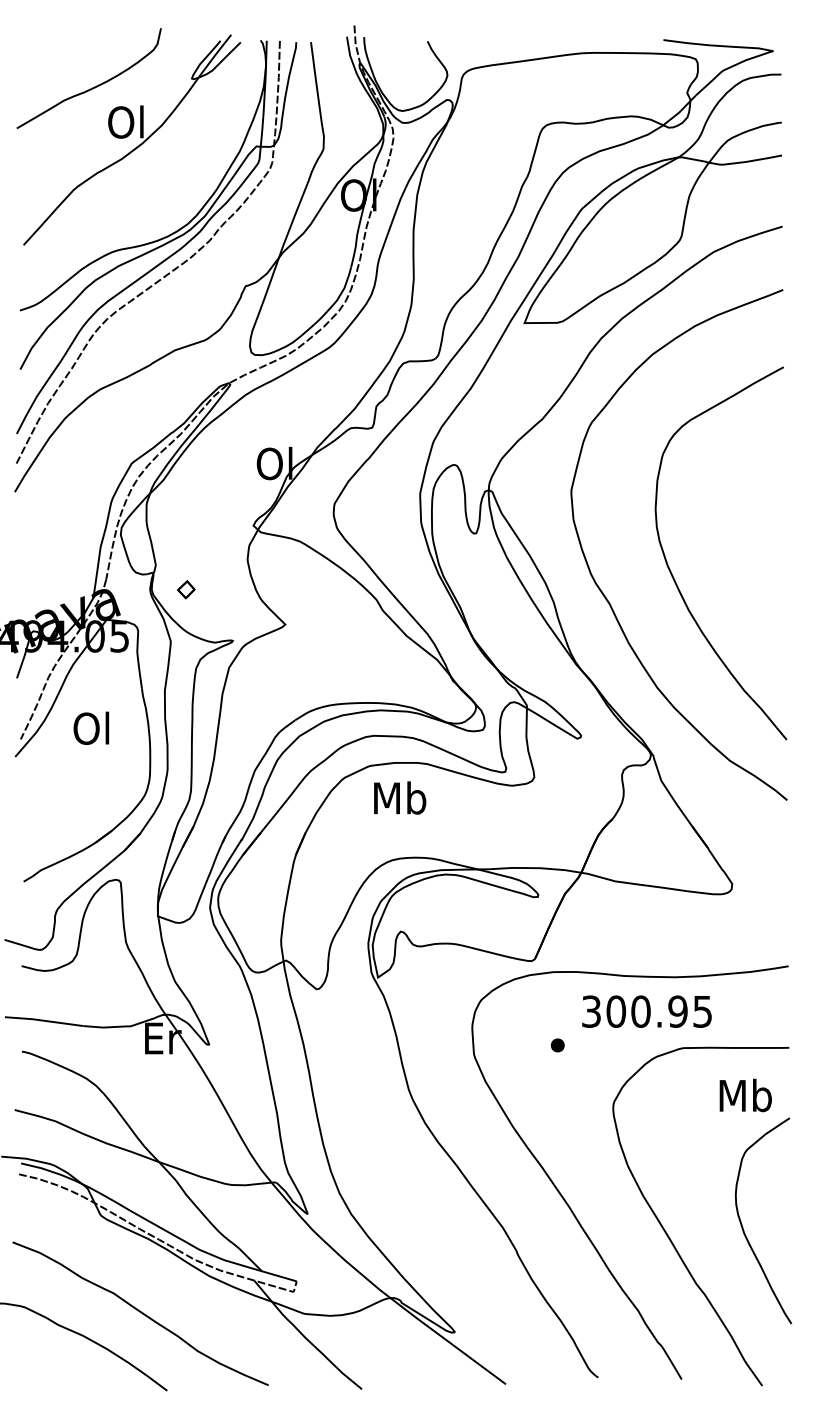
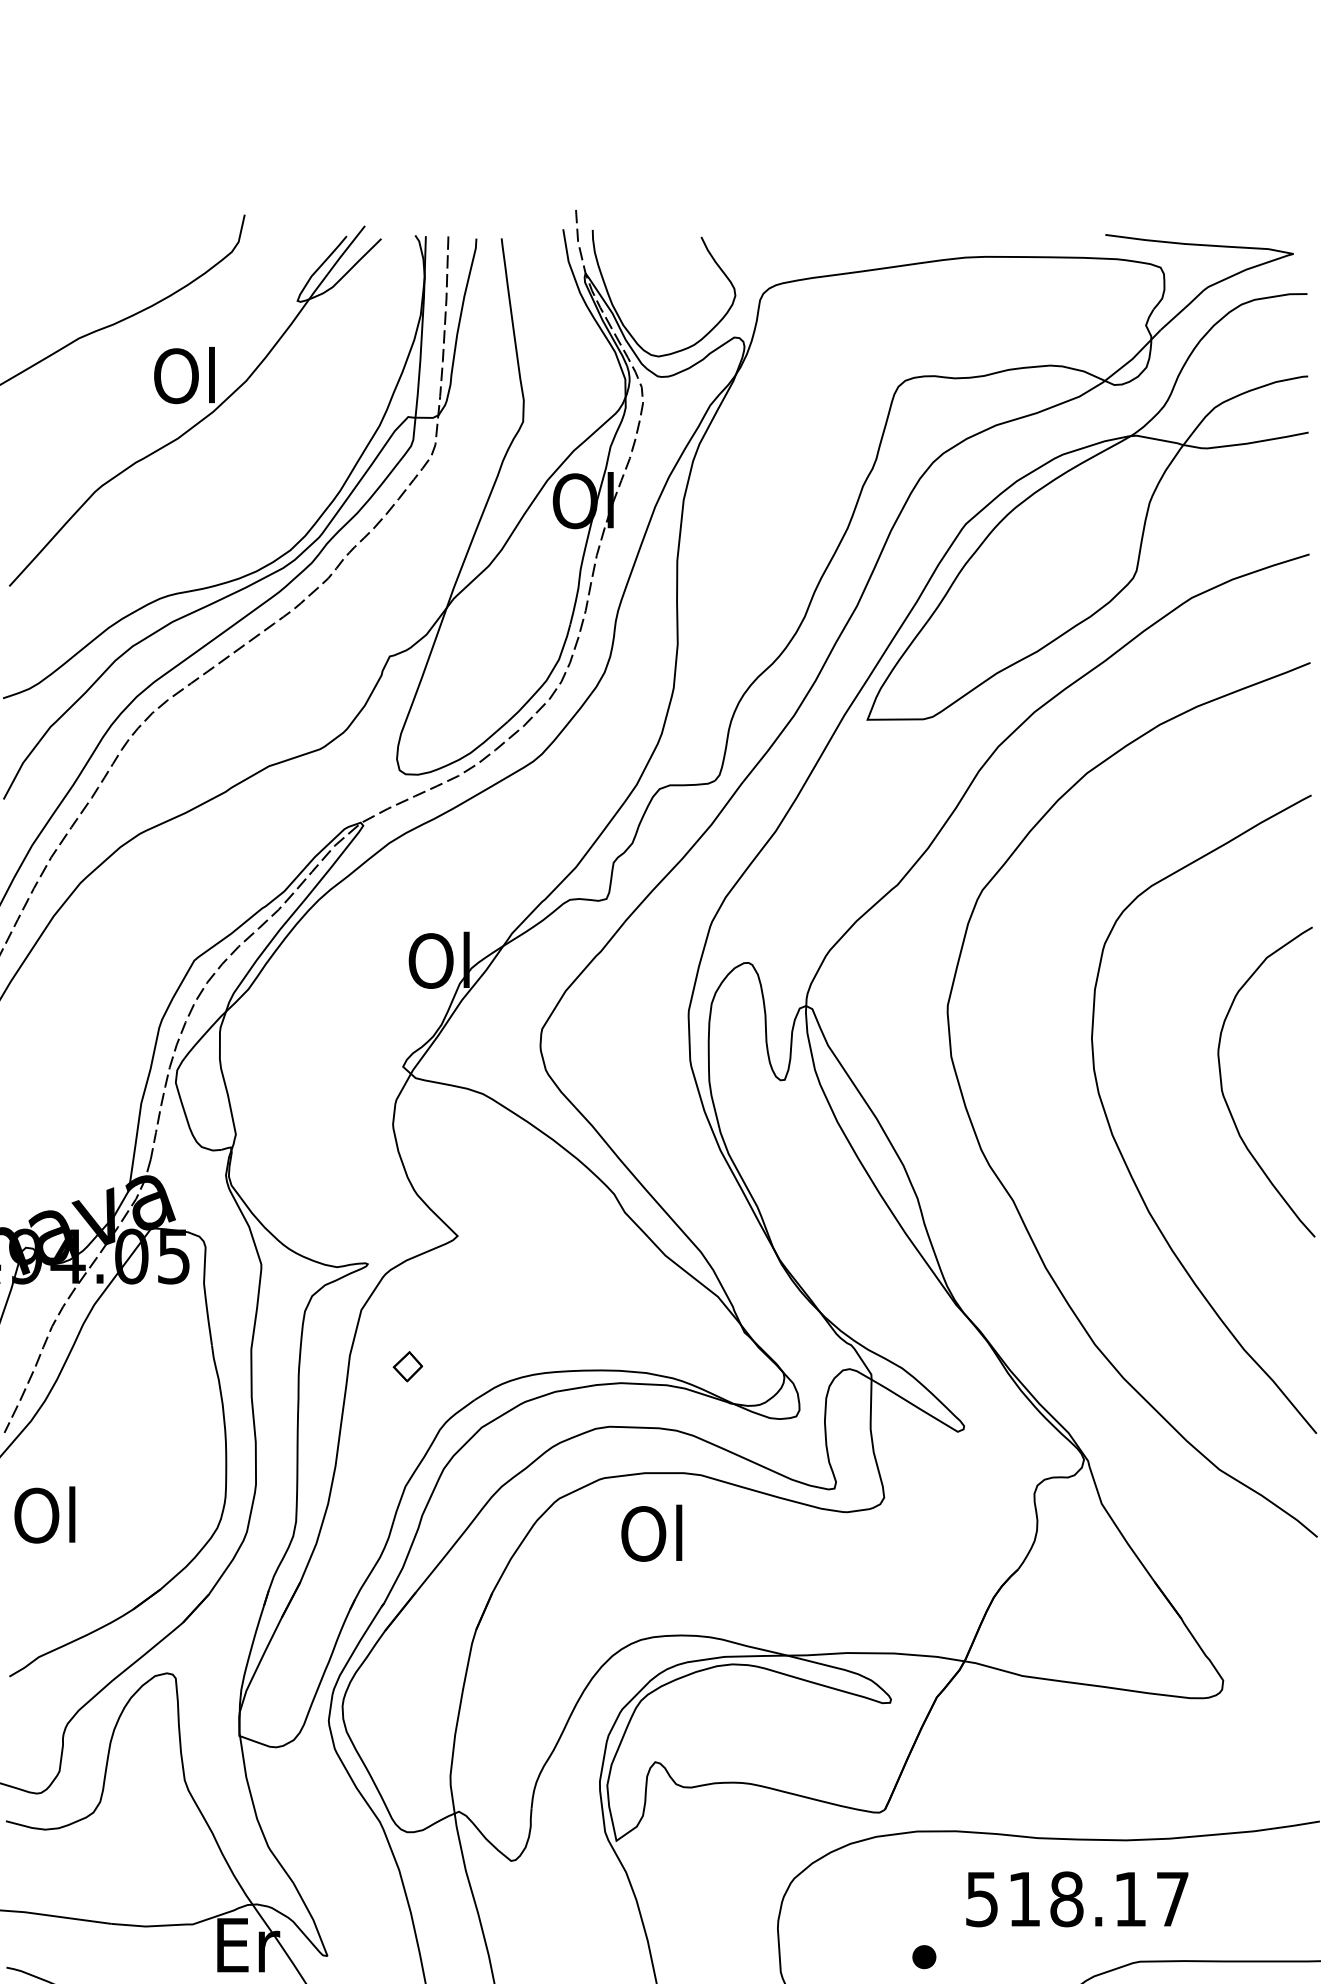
curve: (732, 536) -> (1223, 1085), added
part: (186, 589) -> (408, 1366), moved
text: (91, 727) -> (45, 1513), moved
text: (400, 797) -> (654, 1532), Mb -> Ol
text: (646, 1011) -> (1076, 1898), 300.95 -> 518.17

